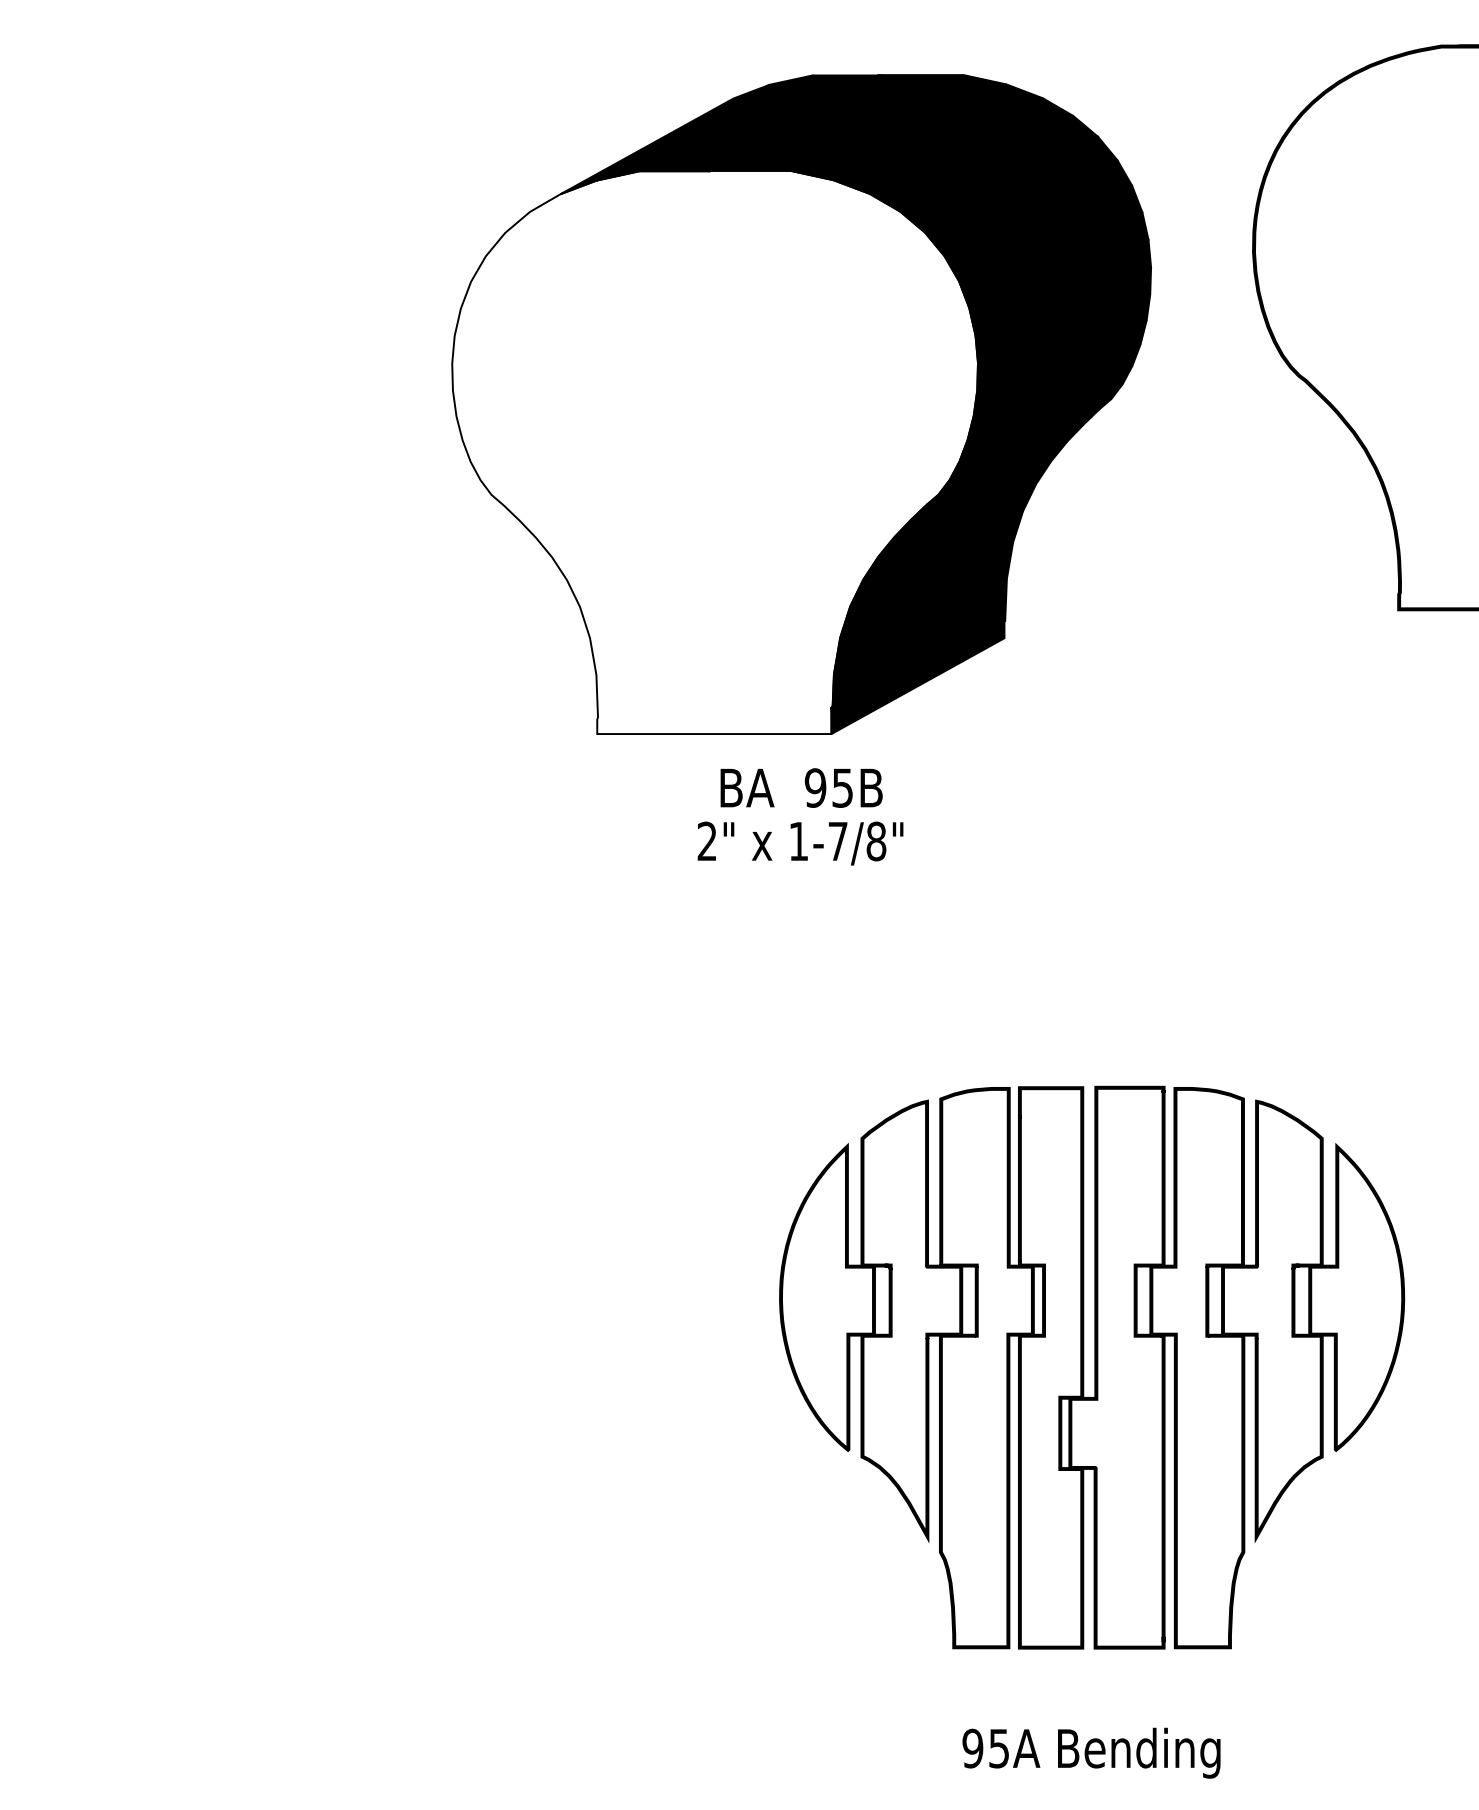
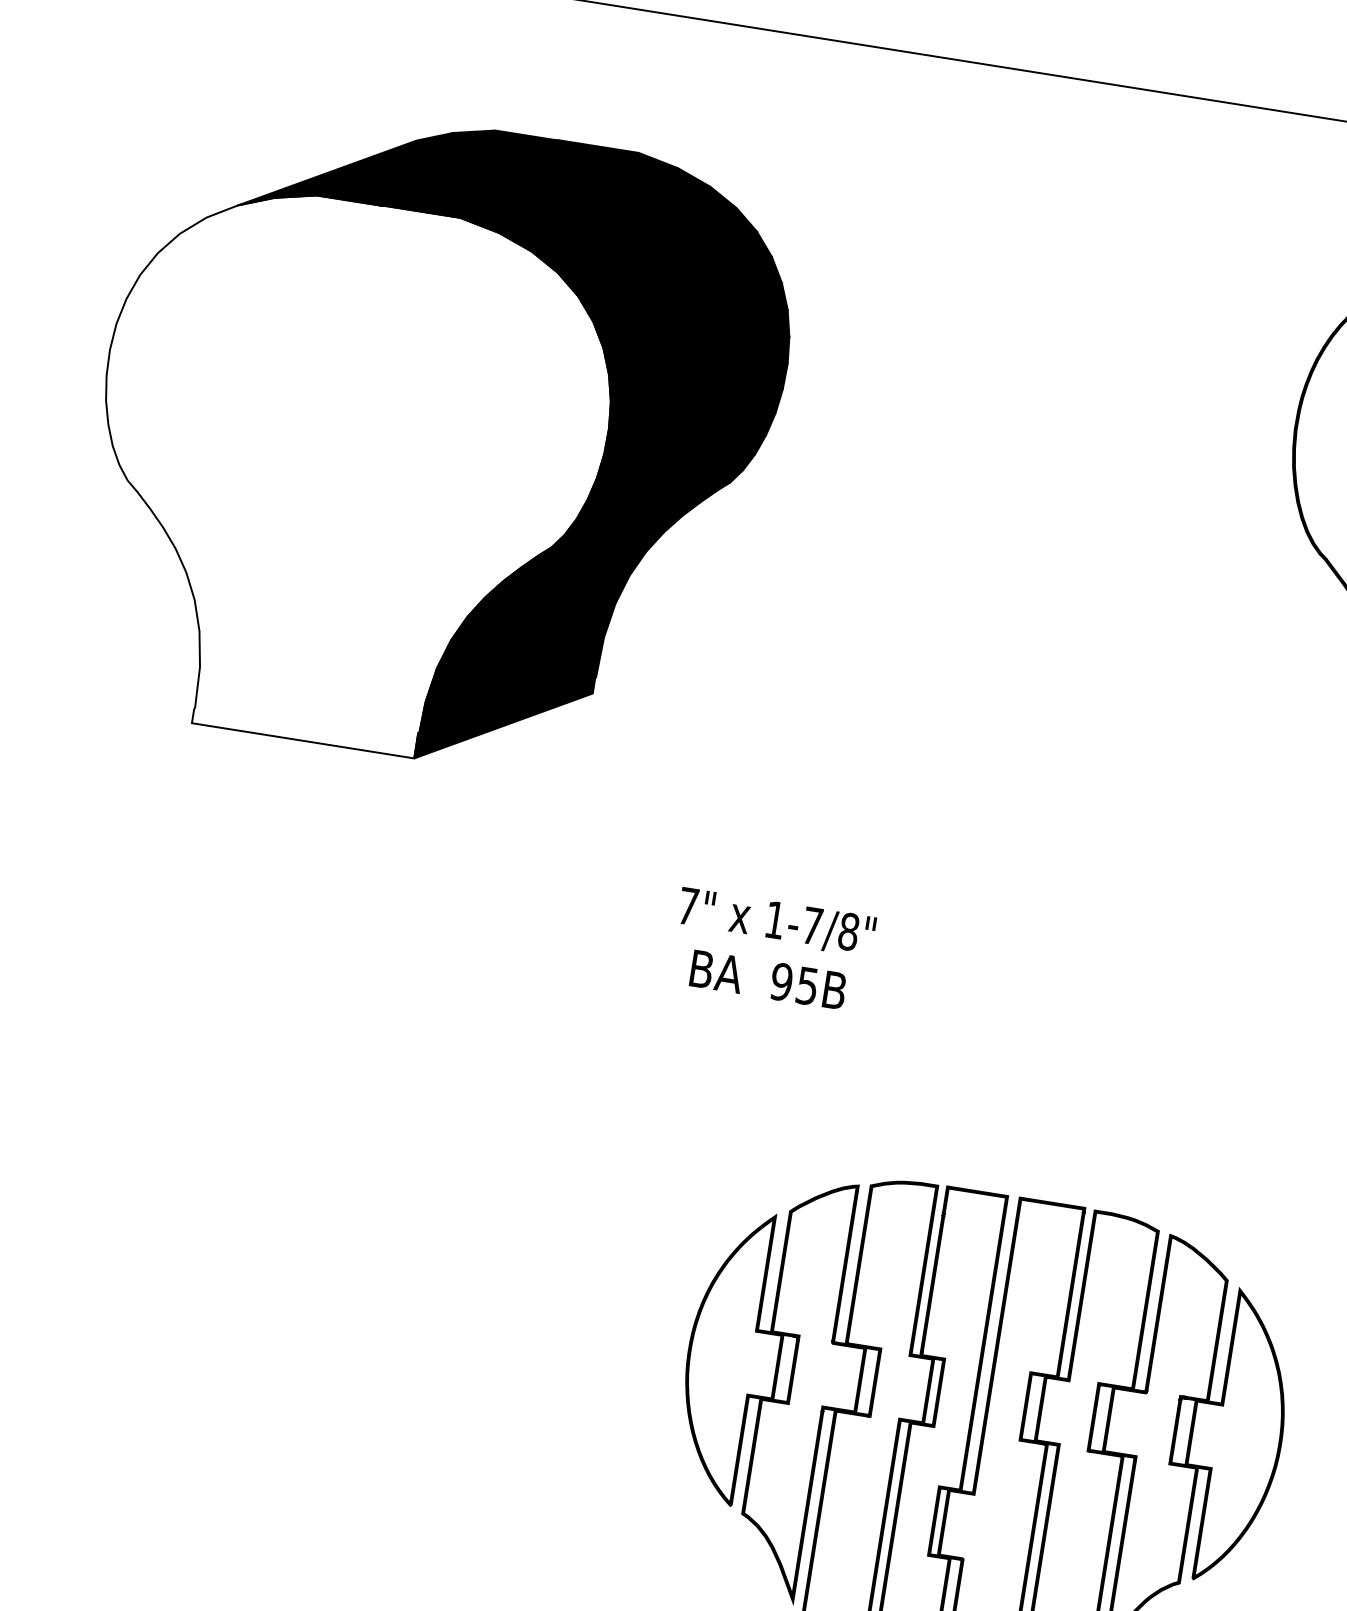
part: (801, 404) -> (435, 441), moved
text: (801, 787) -> (768, 979), moved
text: (706, 840) -> (687, 905), 2" -> 7"

